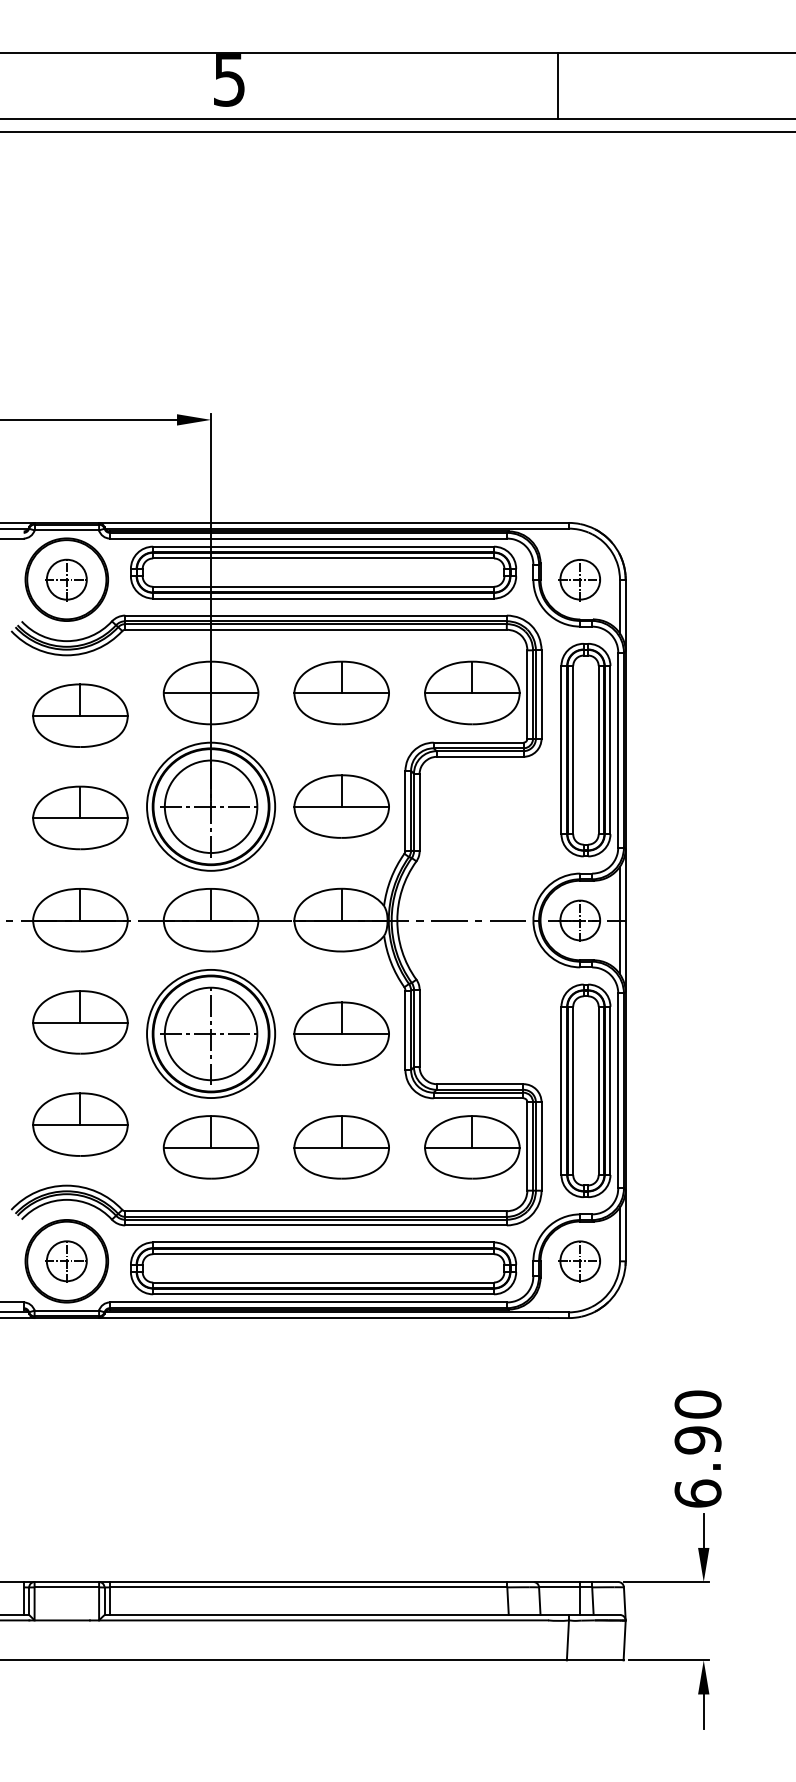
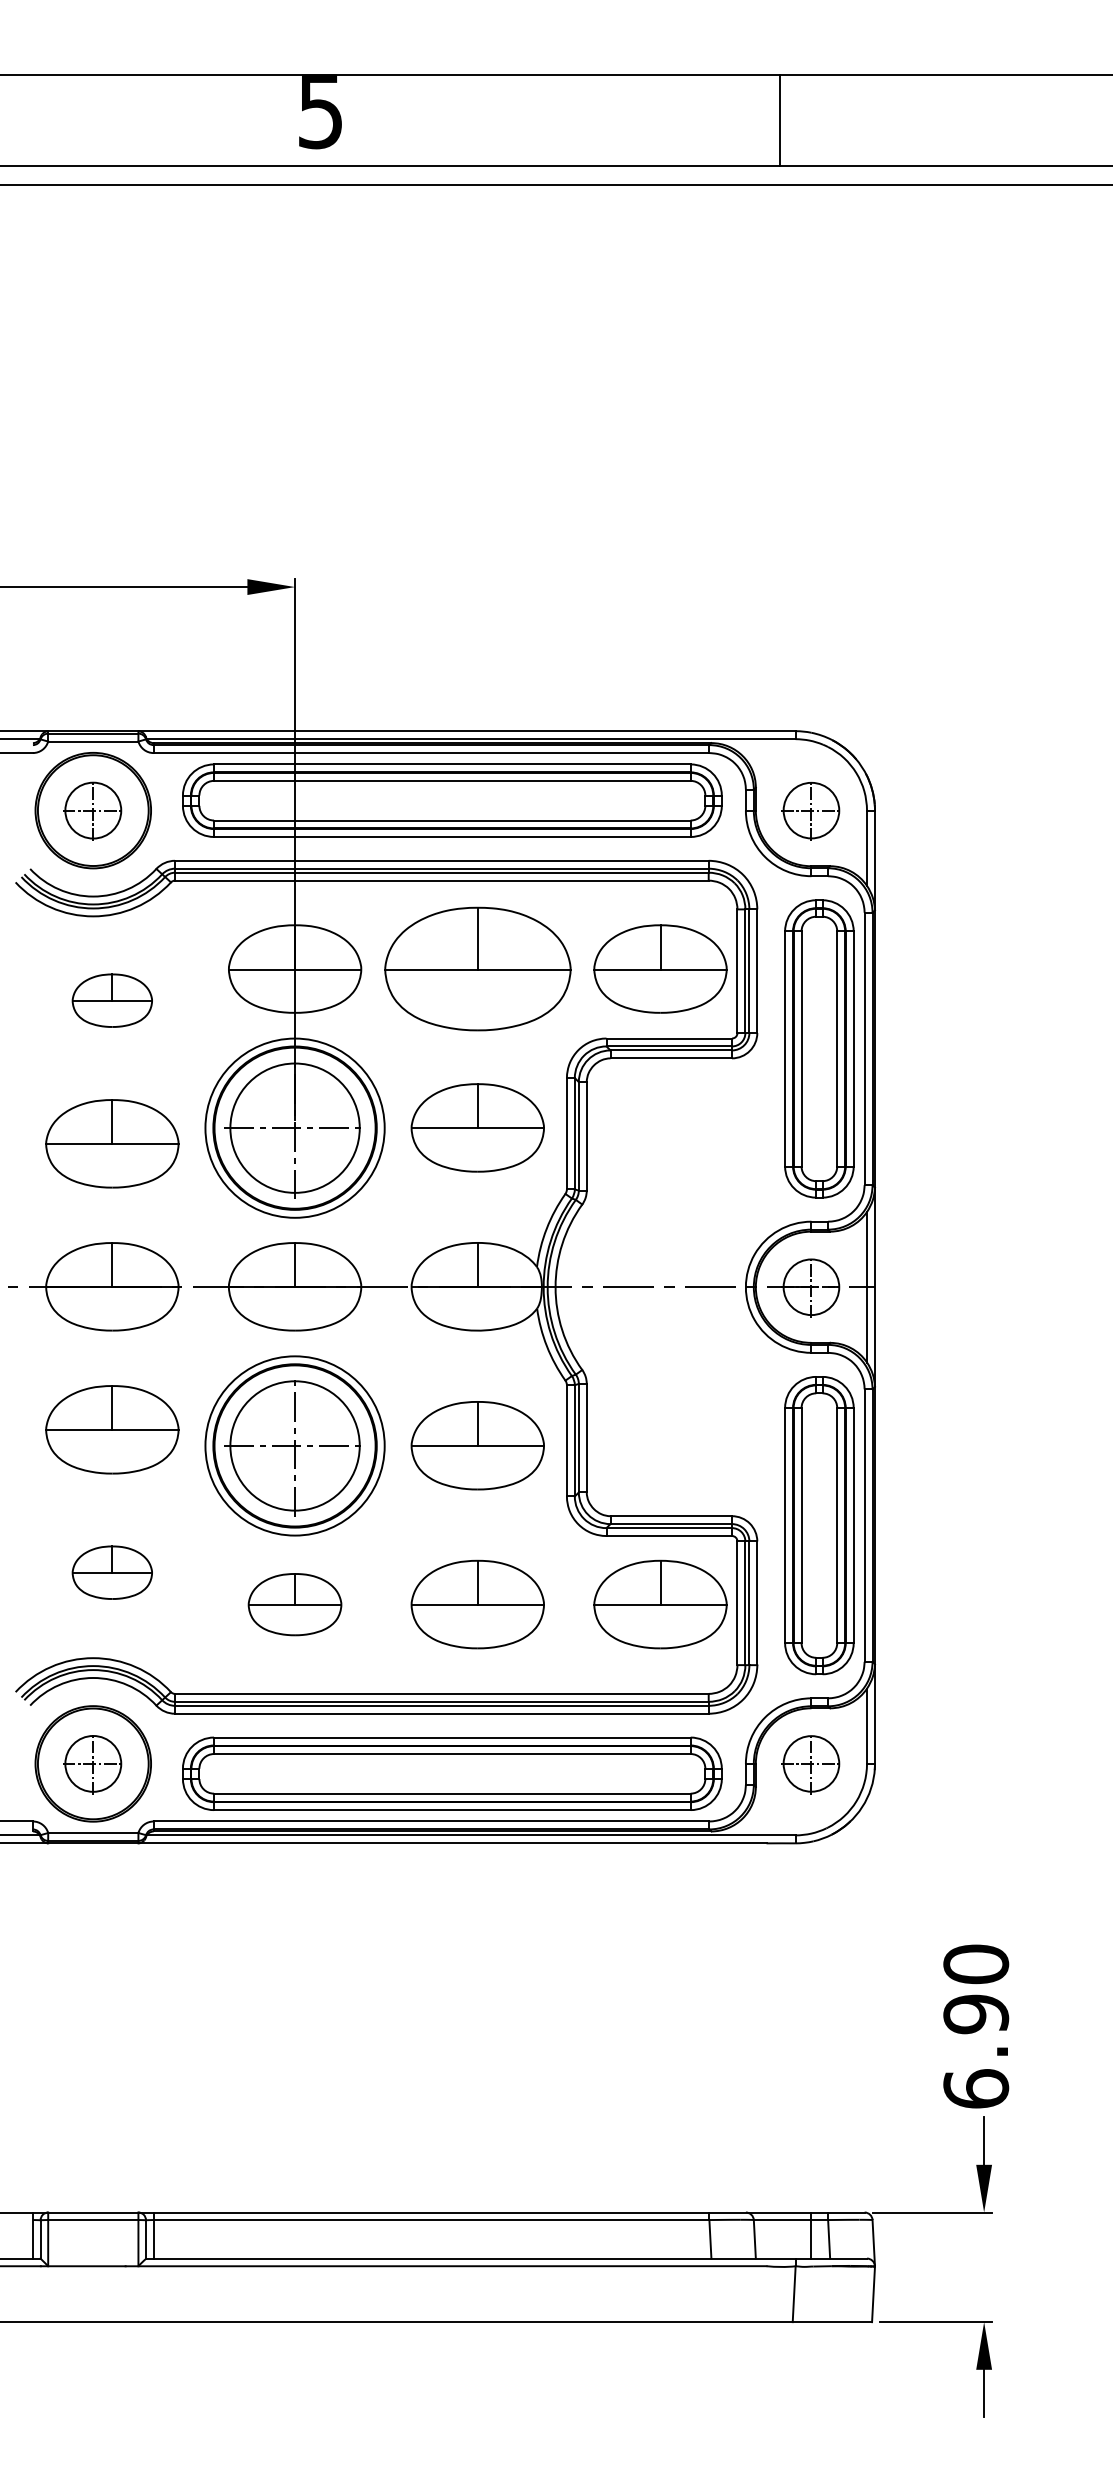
part: (341, 692) -> (477, 968), size x1.4
part: (80, 715) -> (112, 1000), size x0.6
part: (80, 1124) -> (112, 1572), size x0.6
part: (210, 1147) -> (294, 1604), size x0.7

